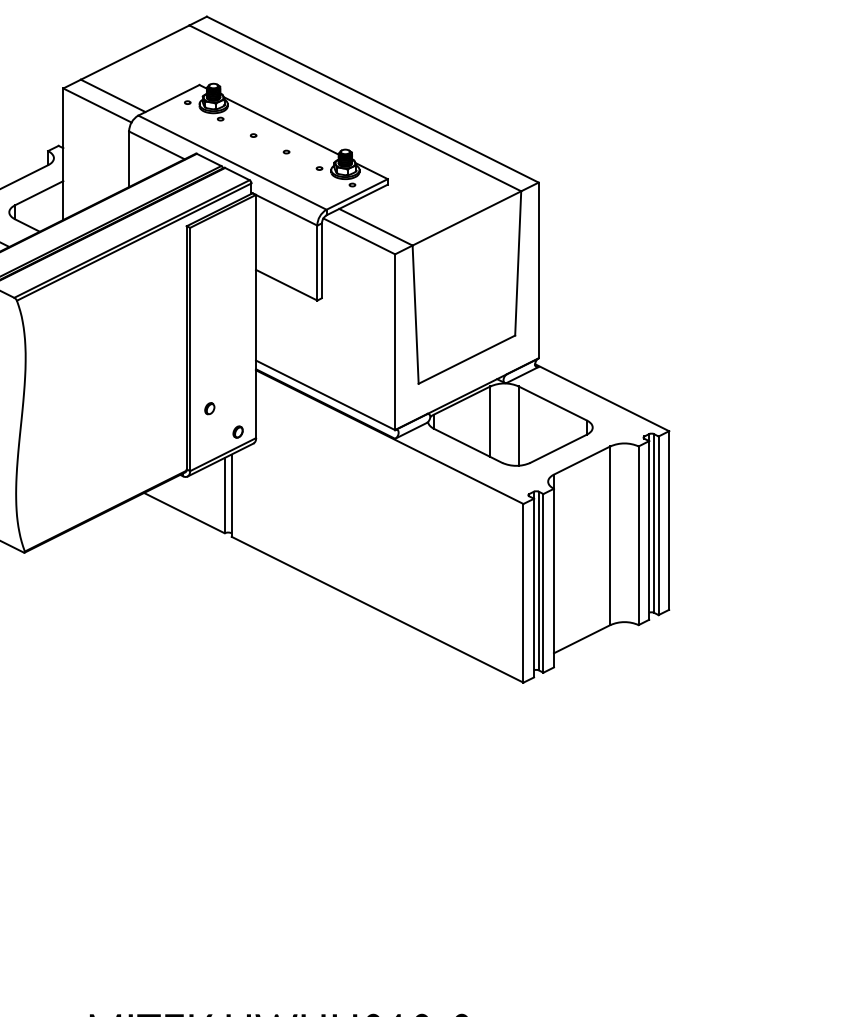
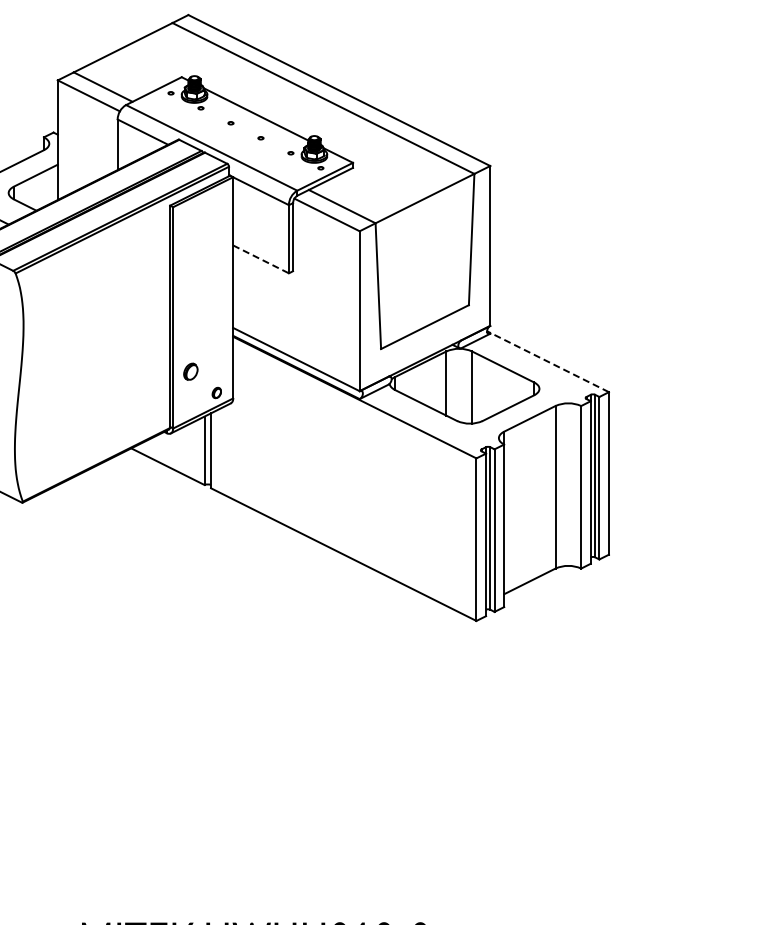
line: (287, 285) -> (261, 259), solid -> dashed
line: (601, 397) -> (547, 361), solid -> dashed
part: (210, 408) -> (191, 371), size x1.6

